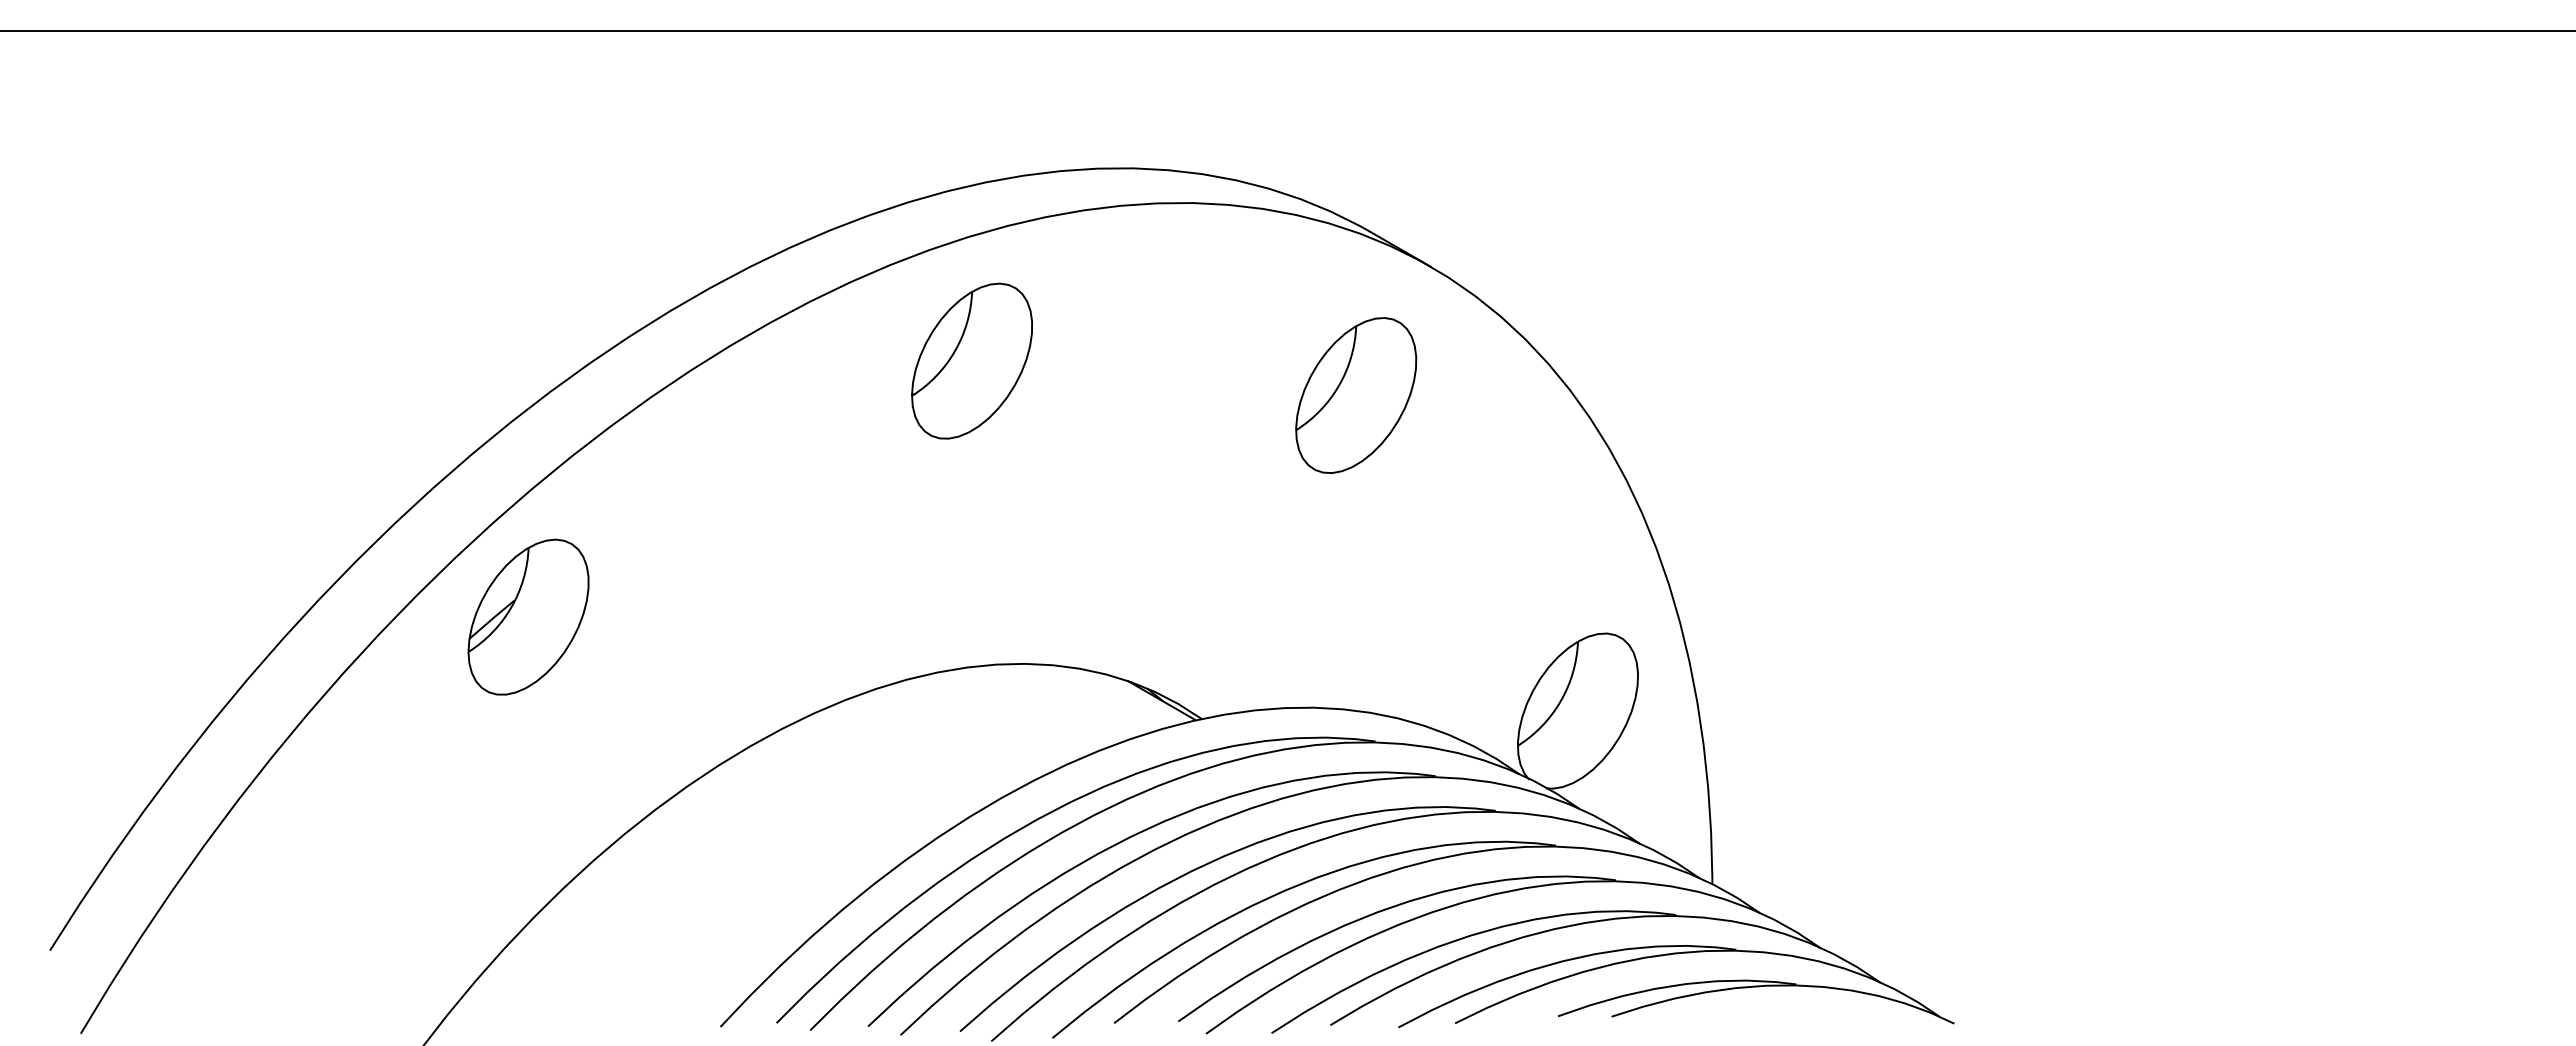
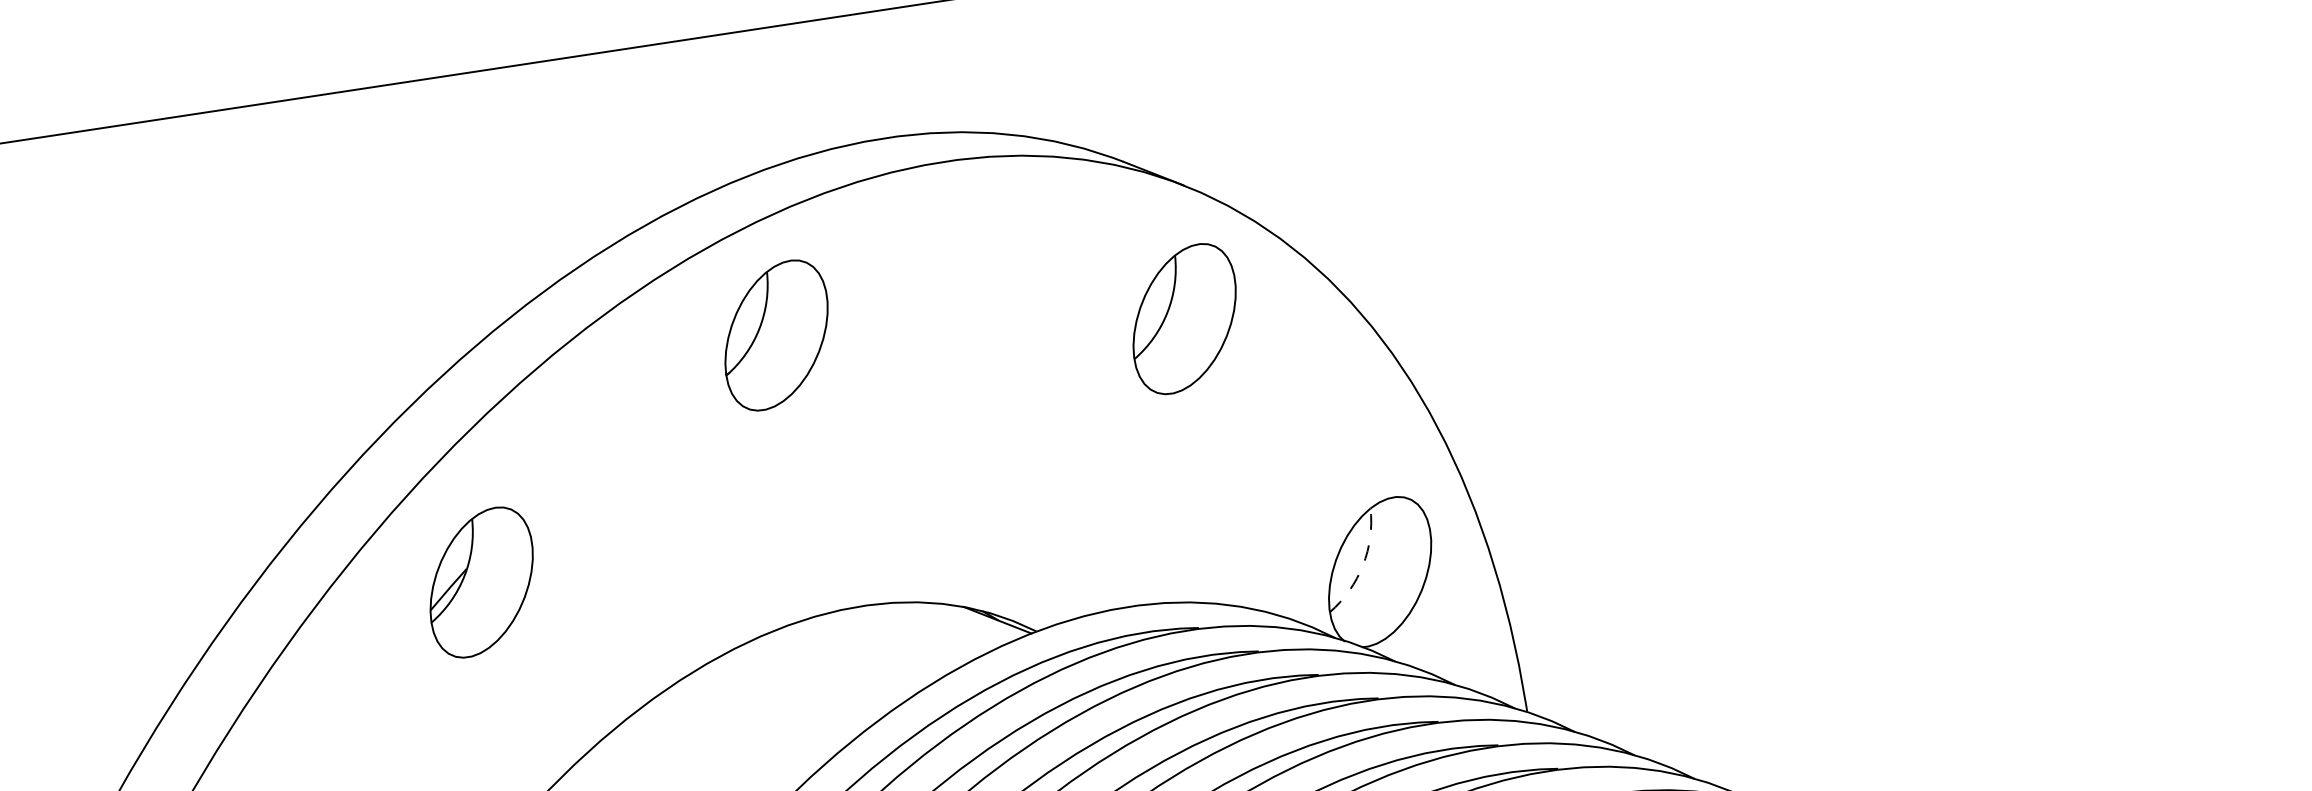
part: (1356, 395) -> (1184, 318), moved
part: (528, 616) -> (481, 581), moved
arc: (1560, 701) -> (1362, 565), solid -> dashed

